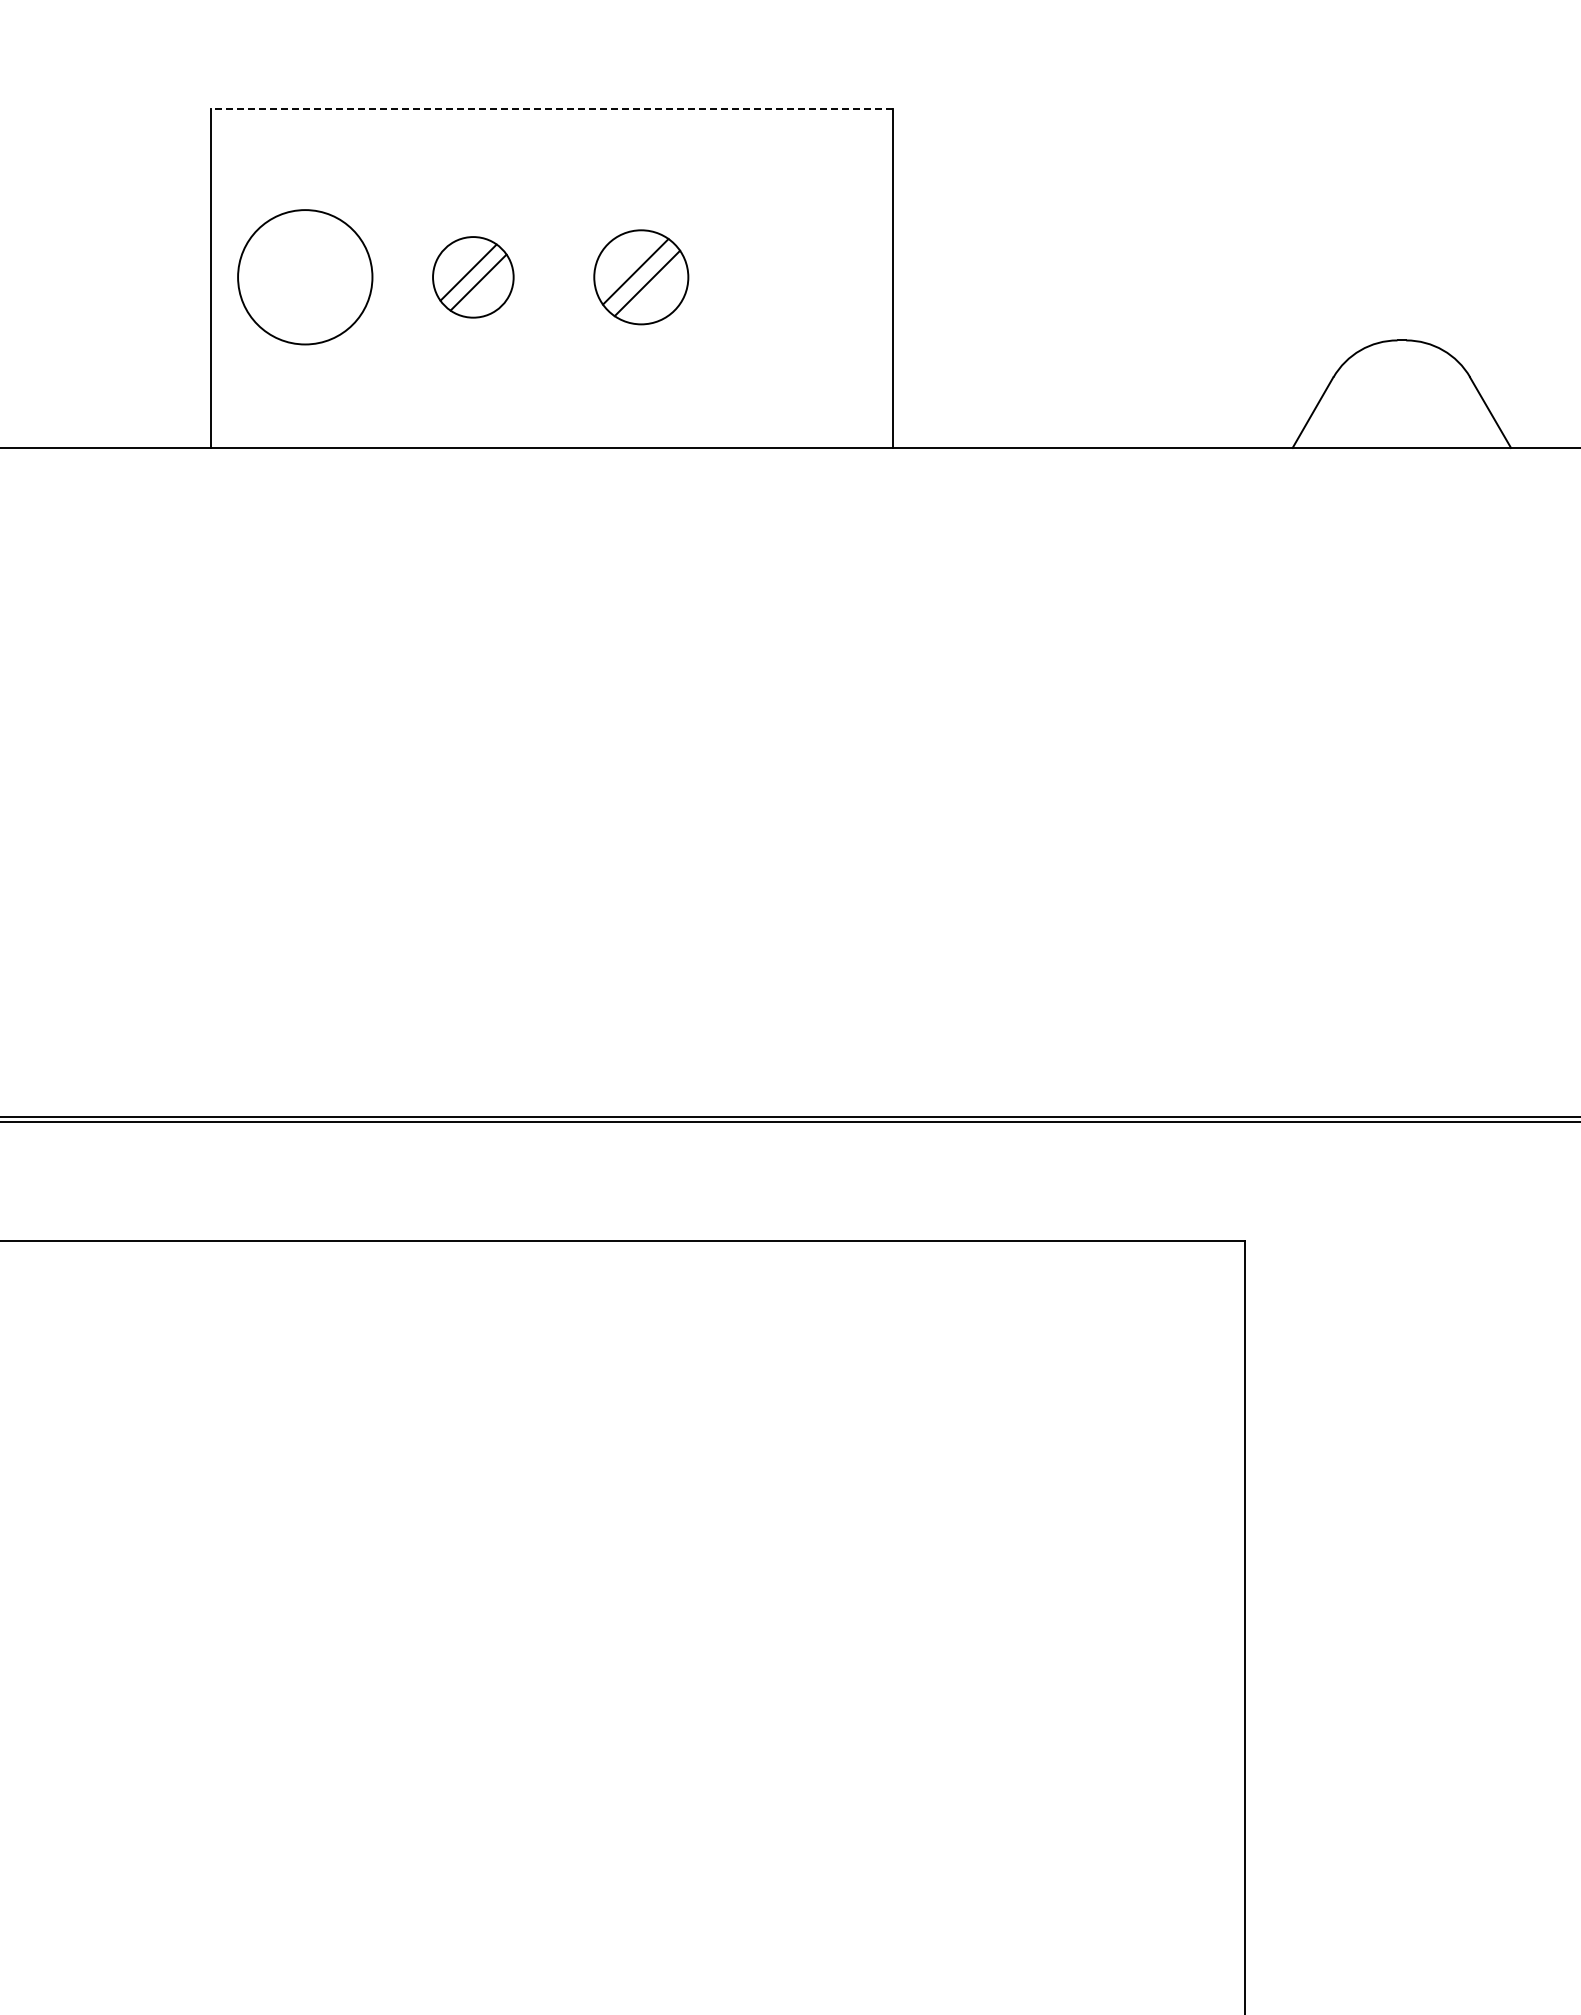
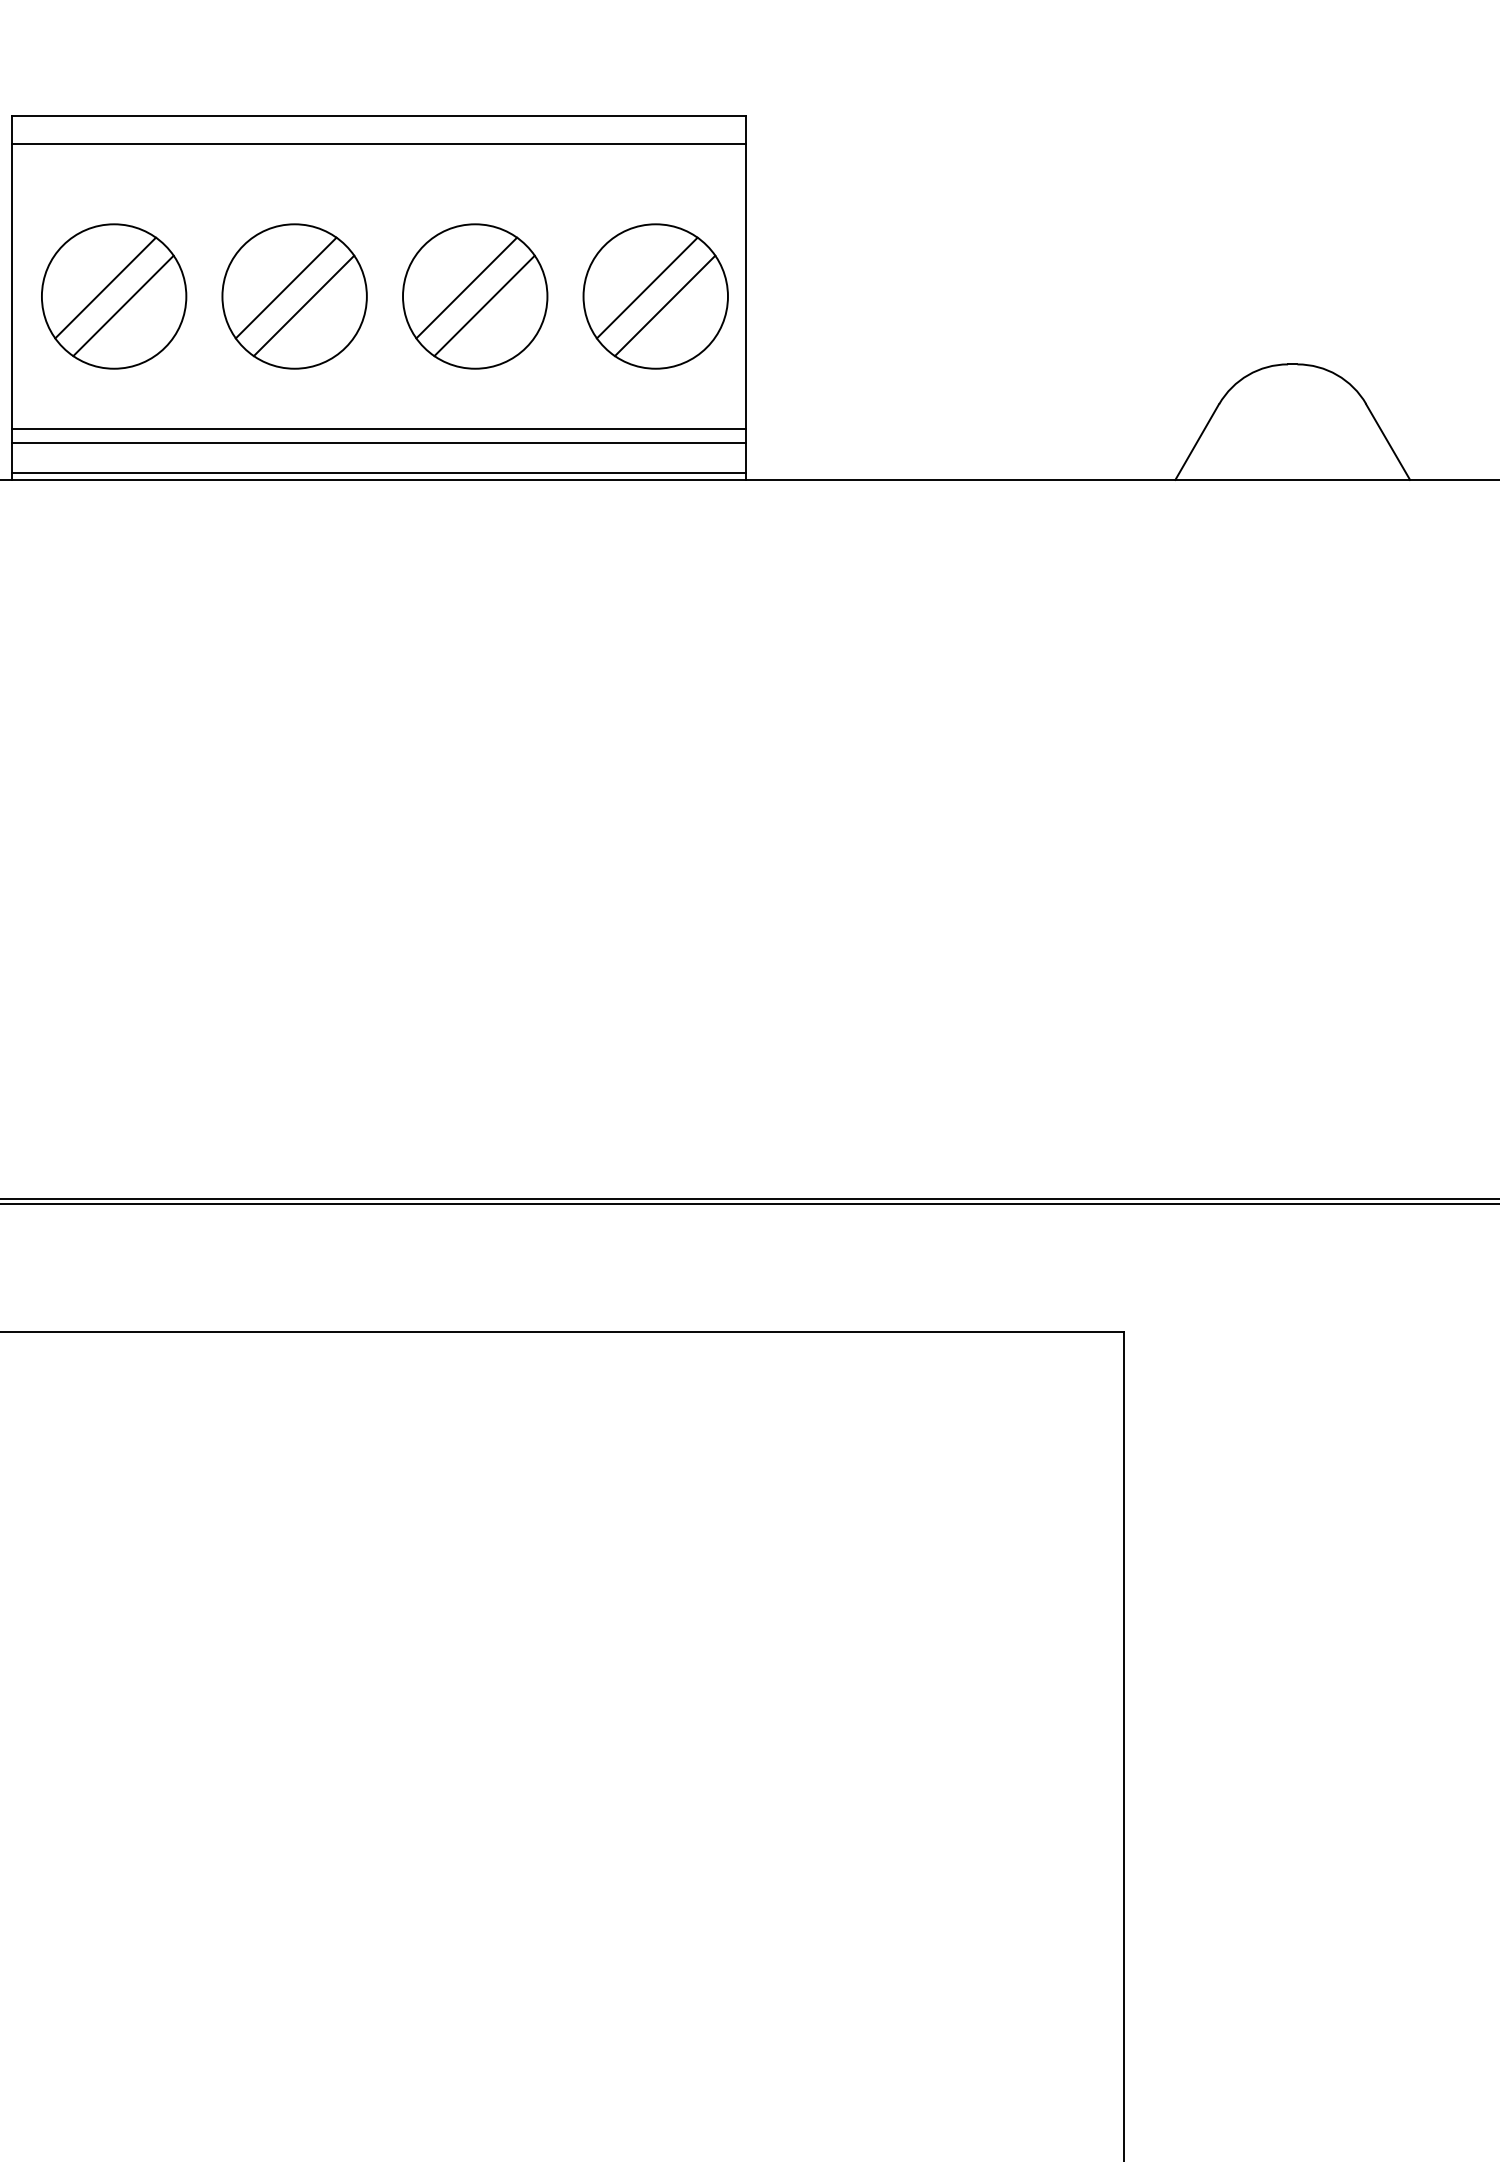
line: (551, 109) -> (378, 116), dashed -> solid
line: (551, 135) -> (378, 144), added
line: (297, 269) -> (105, 288), added
part: (473, 277) -> (294, 296), size x1.67
part: (641, 277) -> (475, 296), size x1.43
part: (809, 277) -> (656, 296), added
line: (313, 285) -> (122, 305), added
line: (551, 400) -> (378, 428), added
line: (551, 414) -> (378, 444), added
line: (551, 441) -> (378, 473), added

